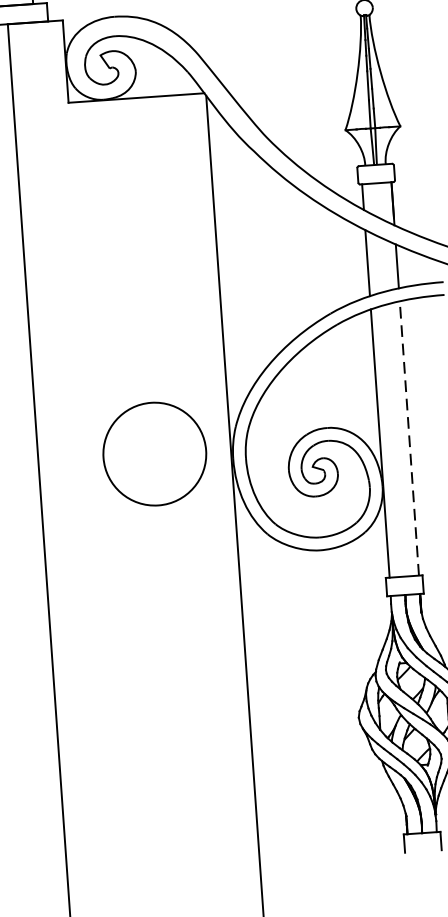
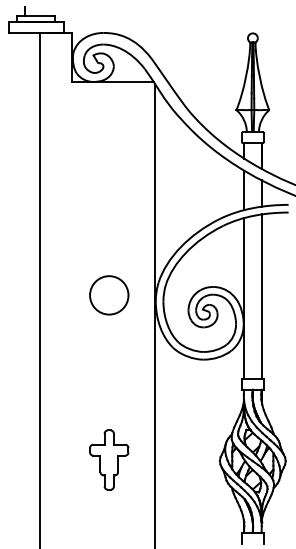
line: (409, 438) -> (261, 296), dashed -> solid
circle: (155, 454) -> (109, 295), size x0.62
part: (174, 728) -> (109, 459), added

